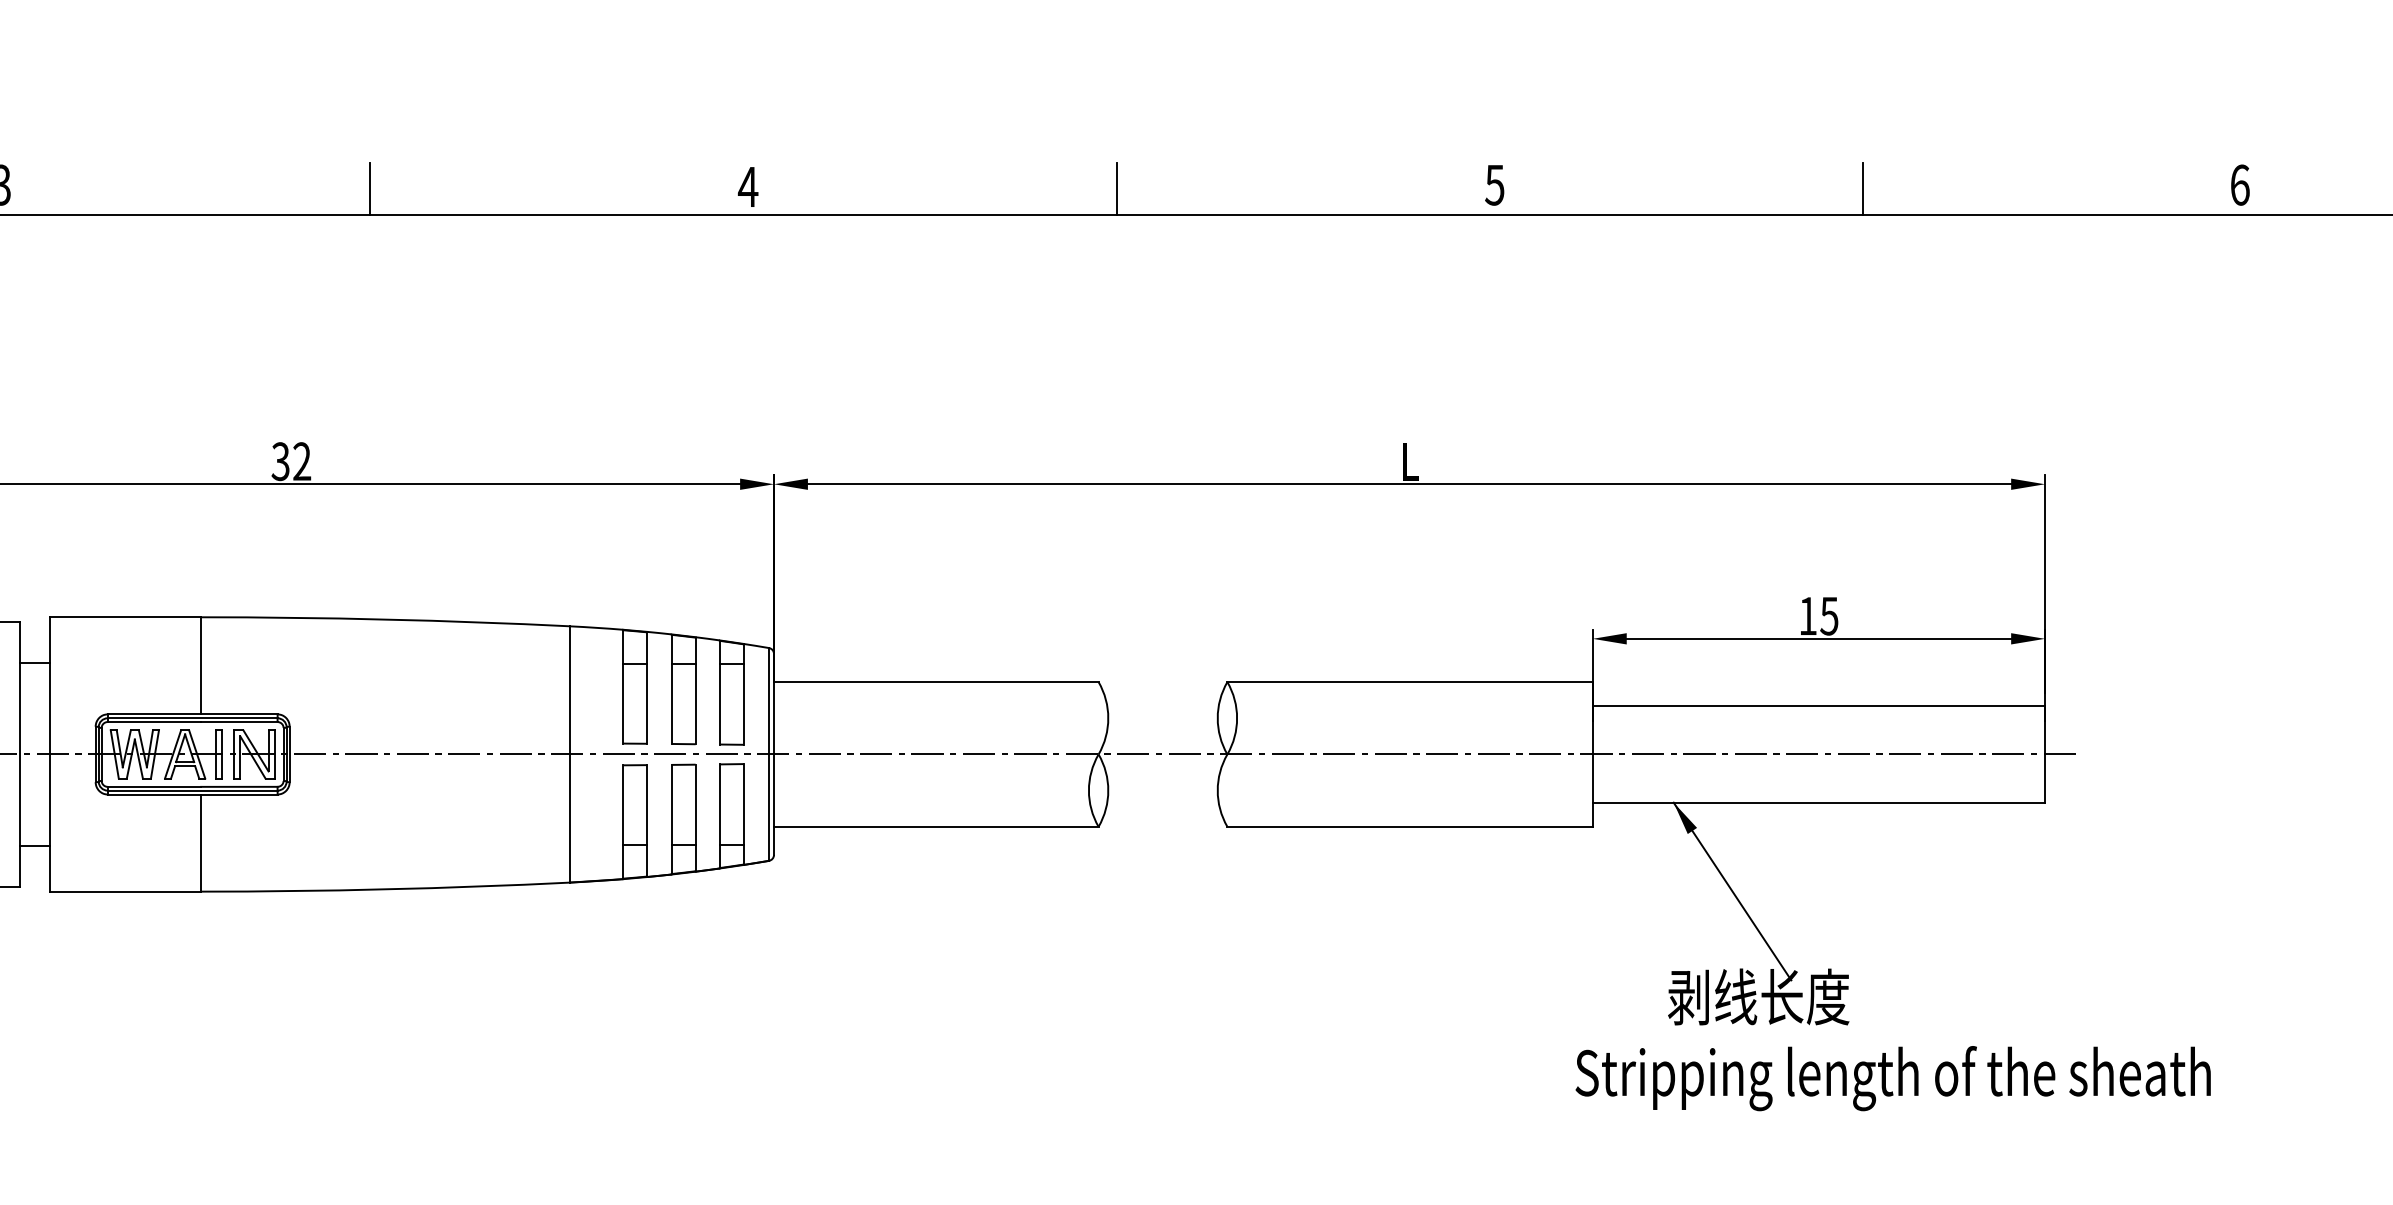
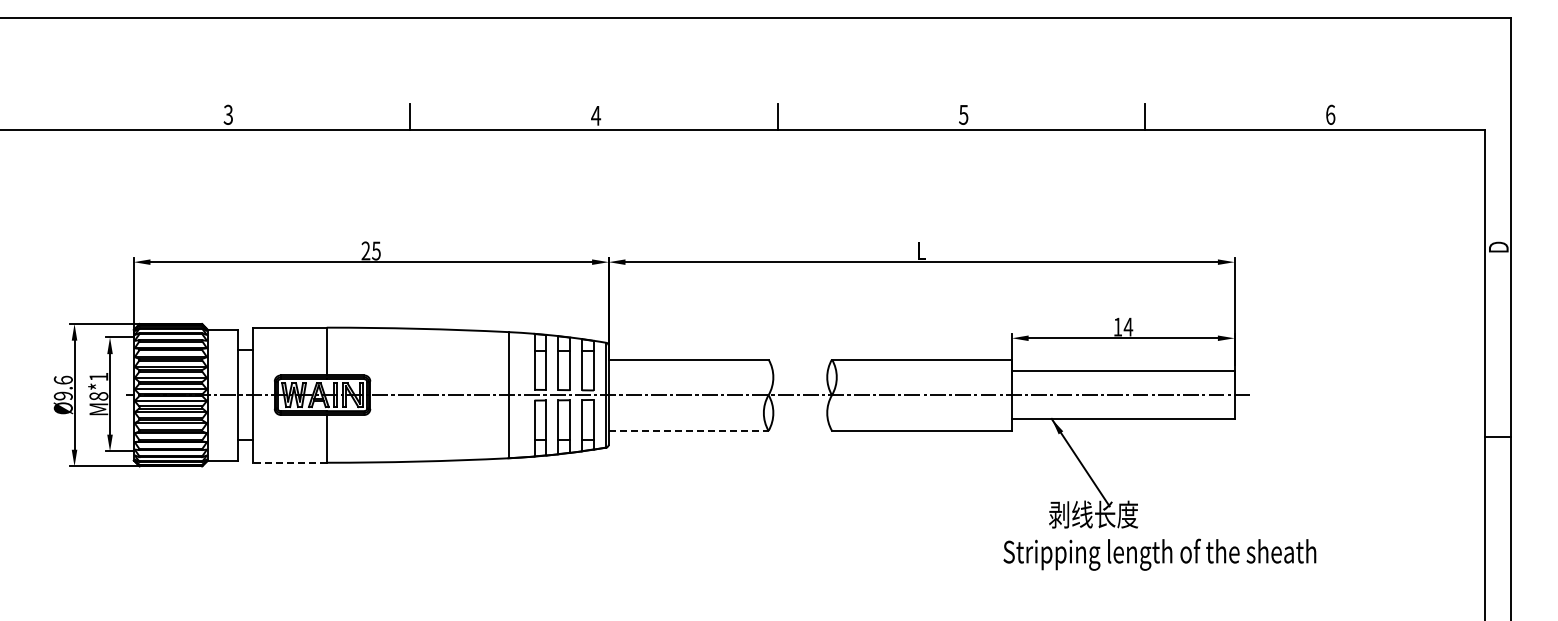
text: (290, 460) -> (370, 250), 32 -> 25
text: (1829, 614) -> (1128, 326), 15 -> 14
line: (935, 826) -> (688, 430), solid -> dashed
line: (125, 891) -> (289, 462), solid -> dashed

